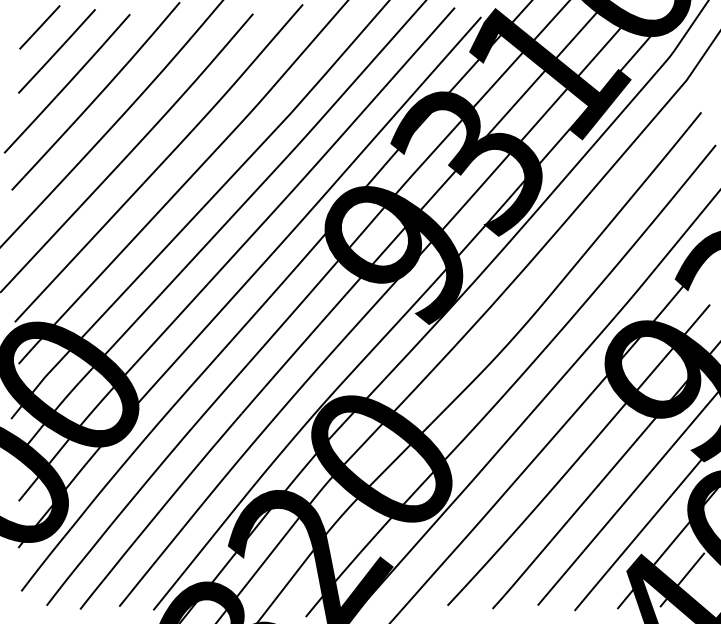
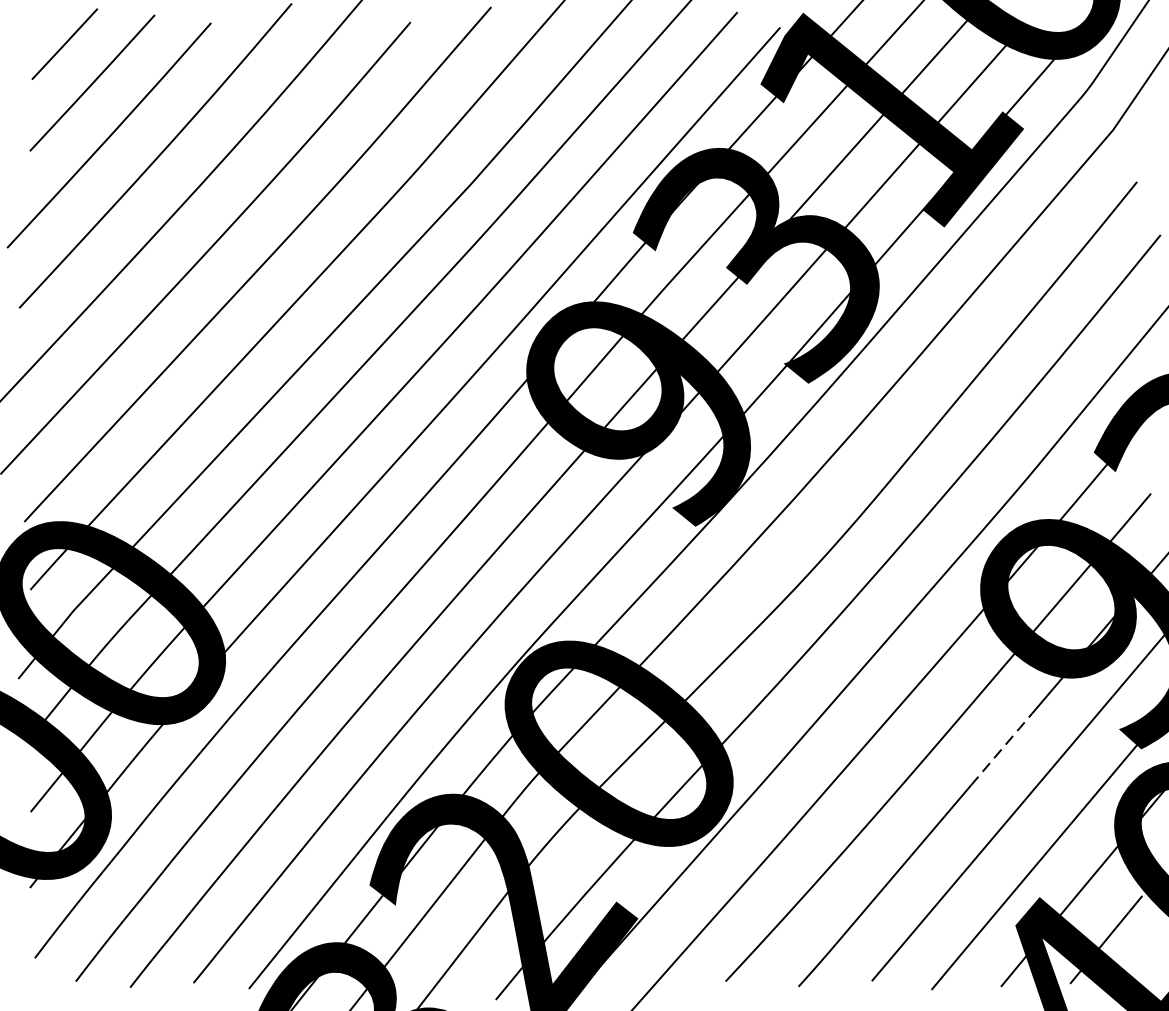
line: (618, 462) -> (1002, 749), solid -> dashed

